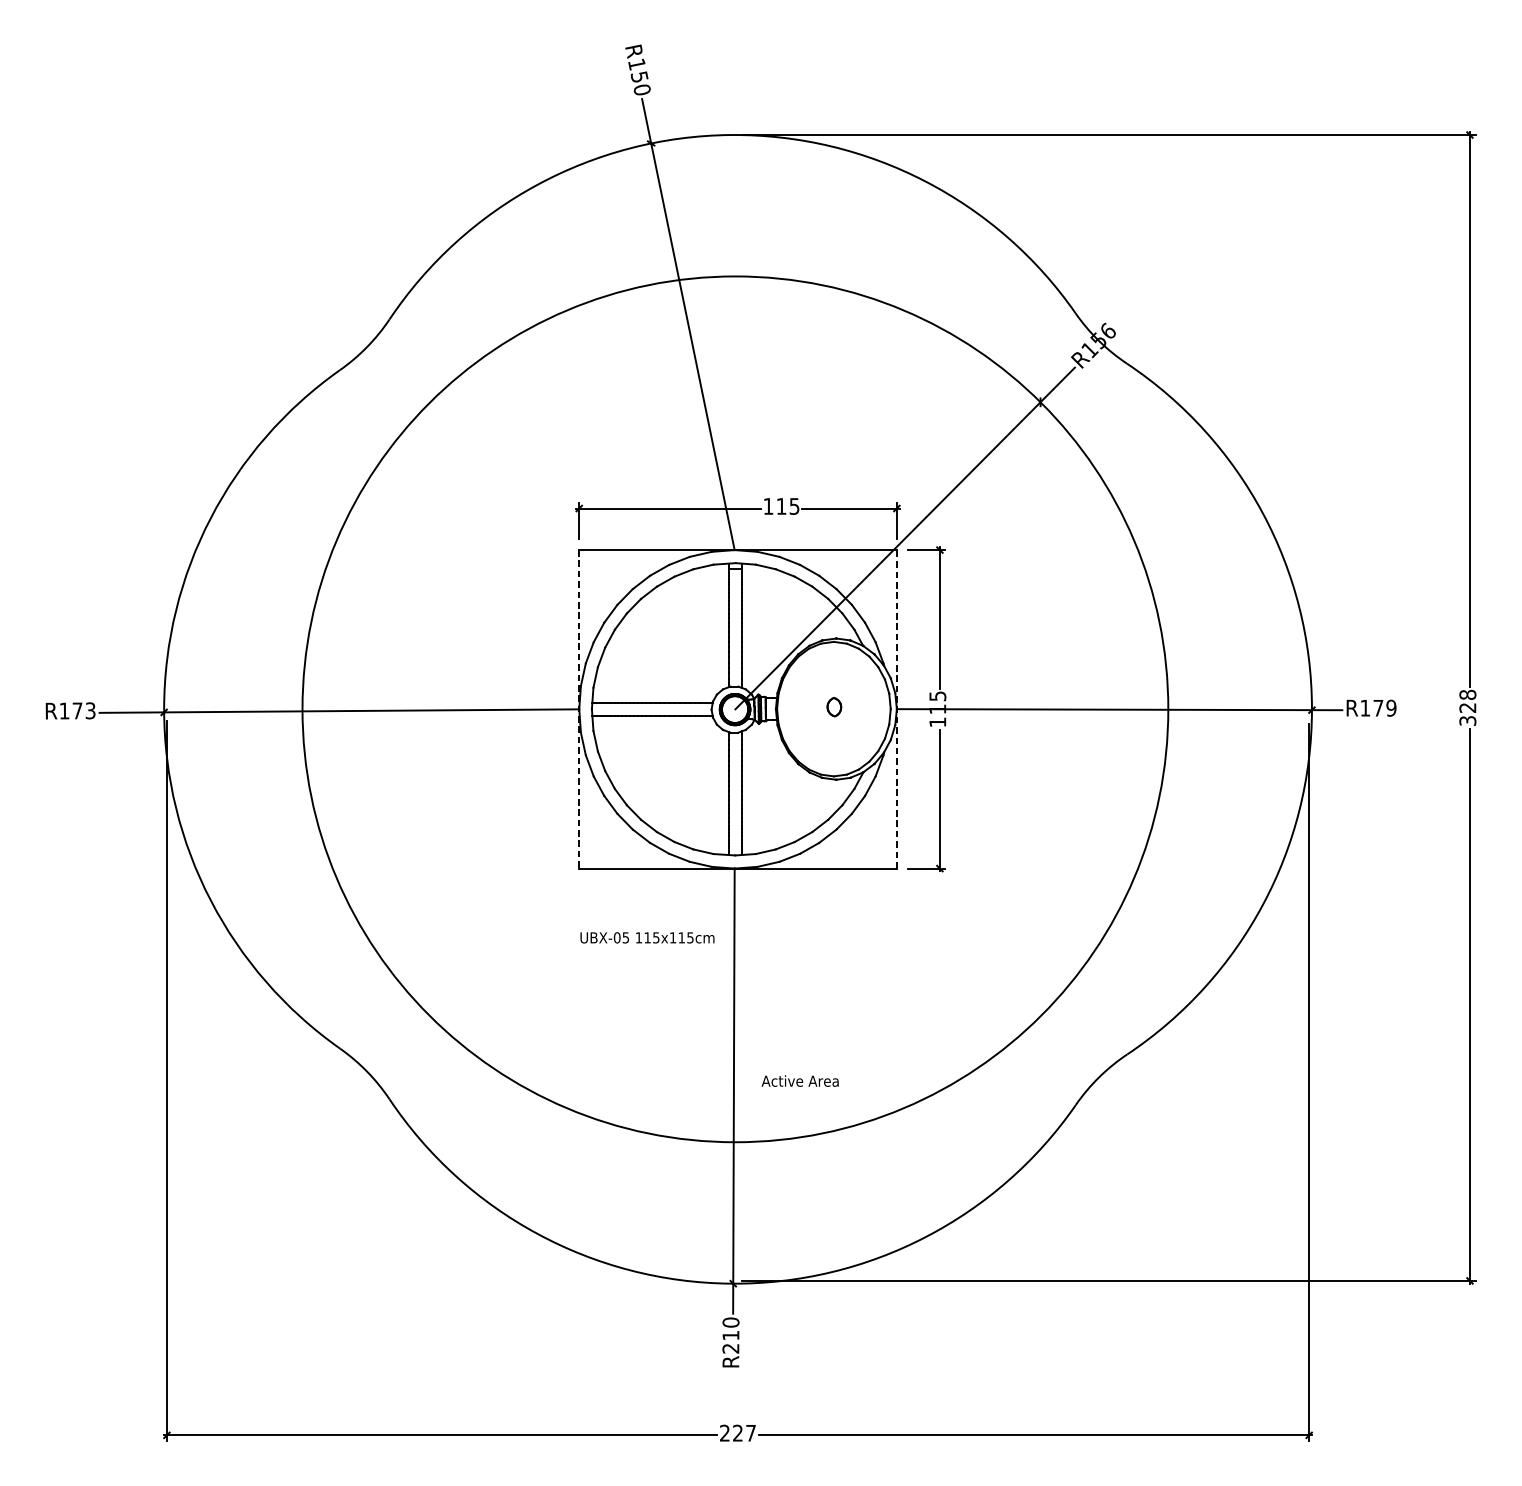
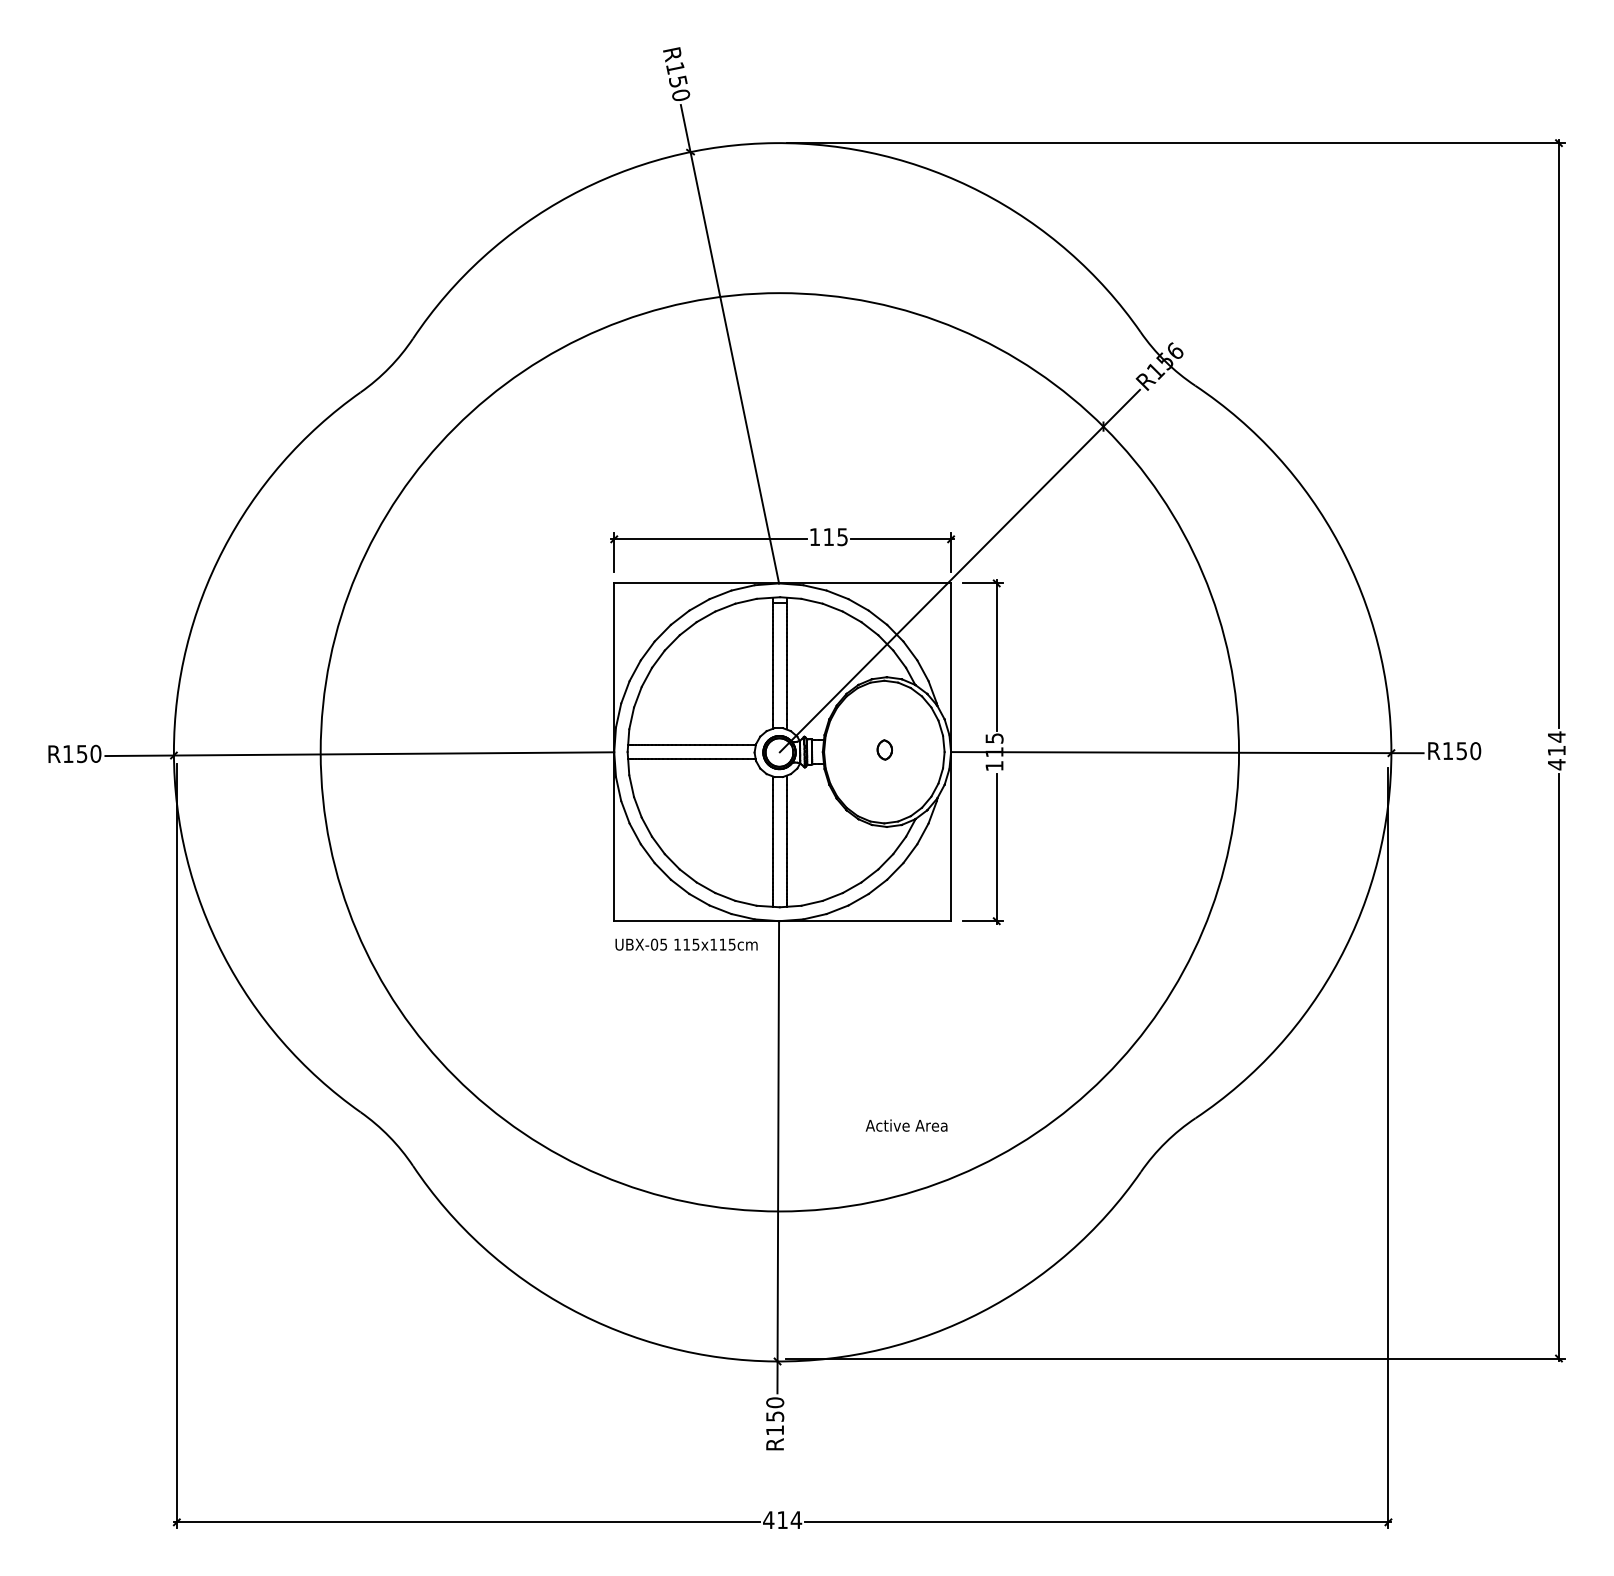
text: (1467, 707) -> (1556, 750), 328 -> 414
text: (1384, 708) -> (1468, 751), R179 -> R150
line: (579, 709) -> (614, 752), dashed -> solid
line: (897, 709) -> (951, 752), dashed -> solid
text: (84, 710) -> (89, 753), R173 -> R150
text: (647, 937) -> (686, 944), moved
text: (800, 1080) -> (906, 1125), moved
text: (731, 1342) -> (775, 1423), R210 -> R150
text: (737, 1432) -> (782, 1519), 227 -> 414

